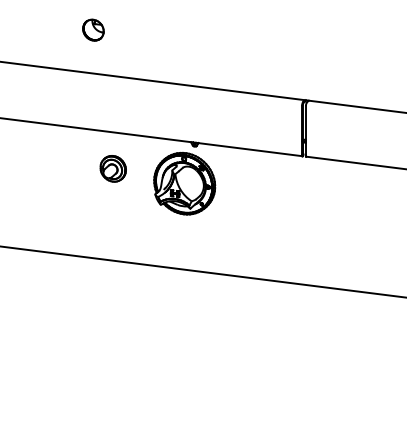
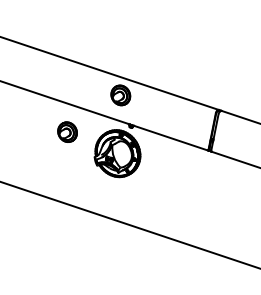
part: (93, 29) -> (73, 26), removed
part: (172, 106) -> (120, 95), added

